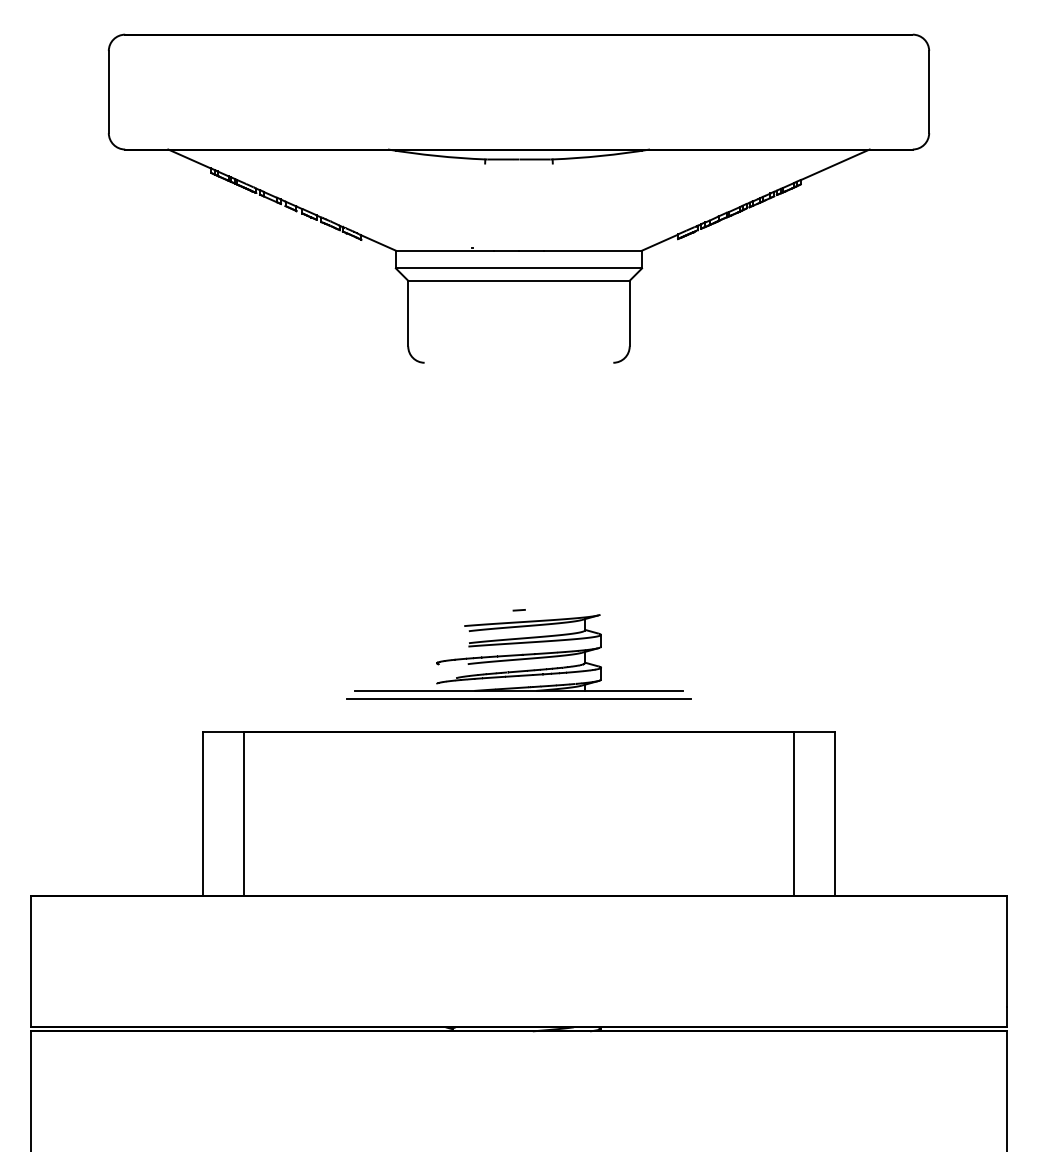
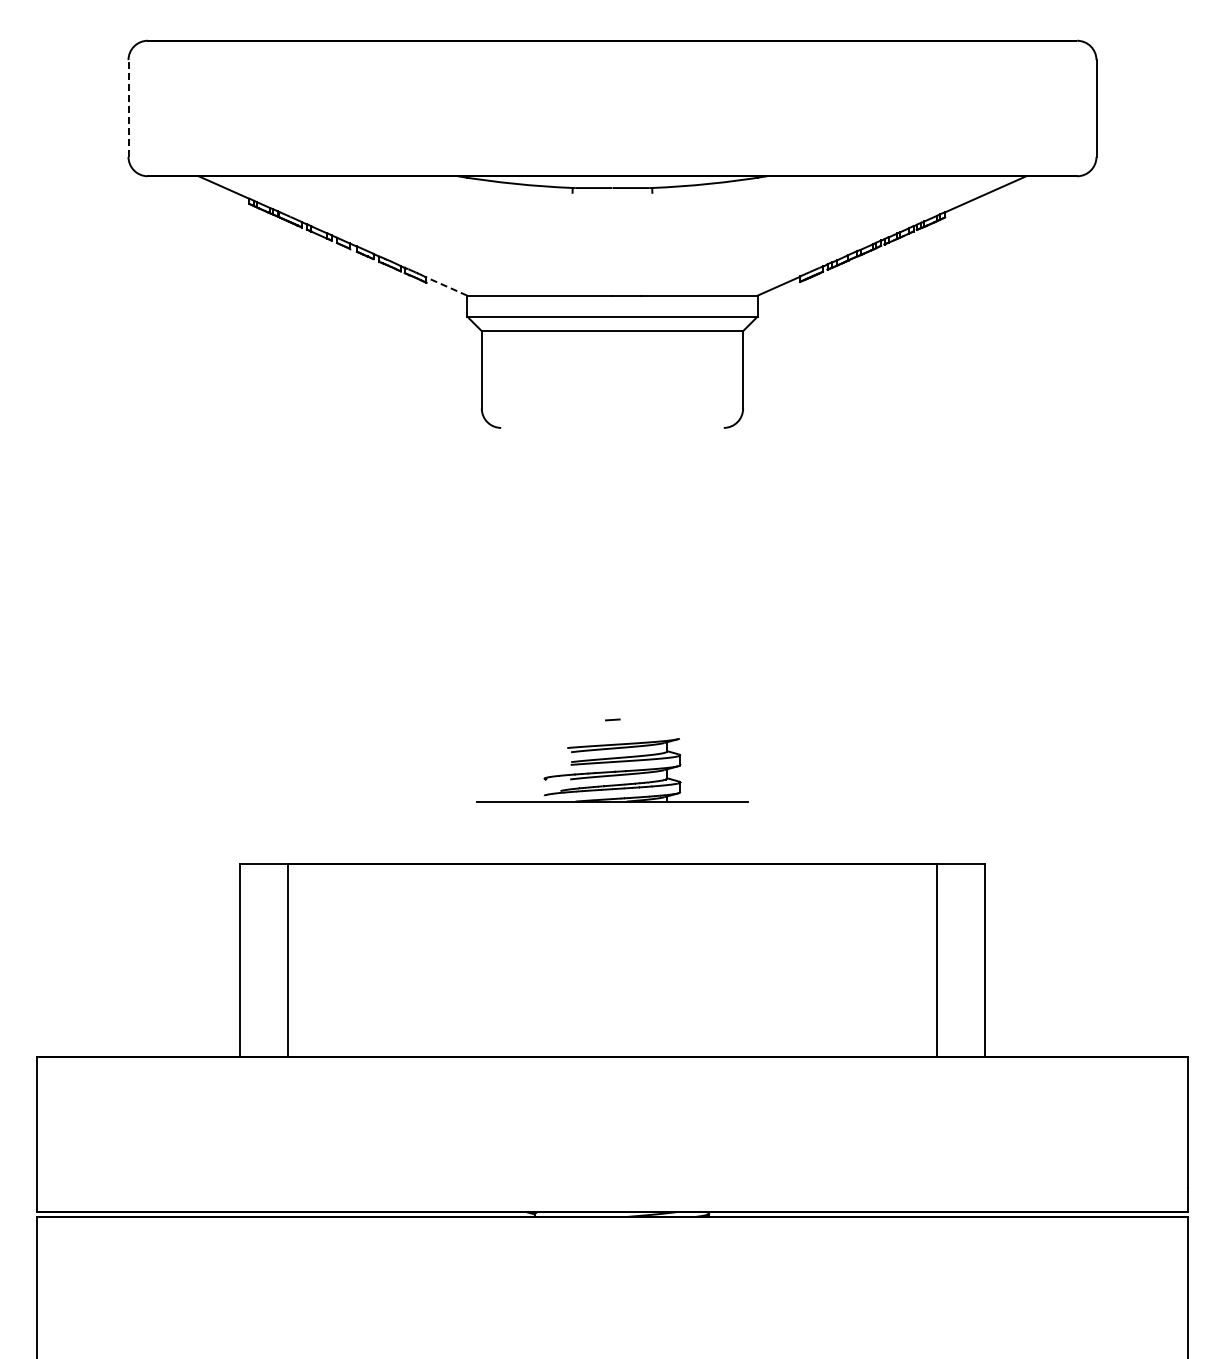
line: (108, 92) -> (128, 108), solid -> dashed
line: (378, 242) -> (446, 286), solid -> dashed
part: (519, 652) -> (612, 769), size x0.7
line: (519, 698) -> (612, 824), removed

